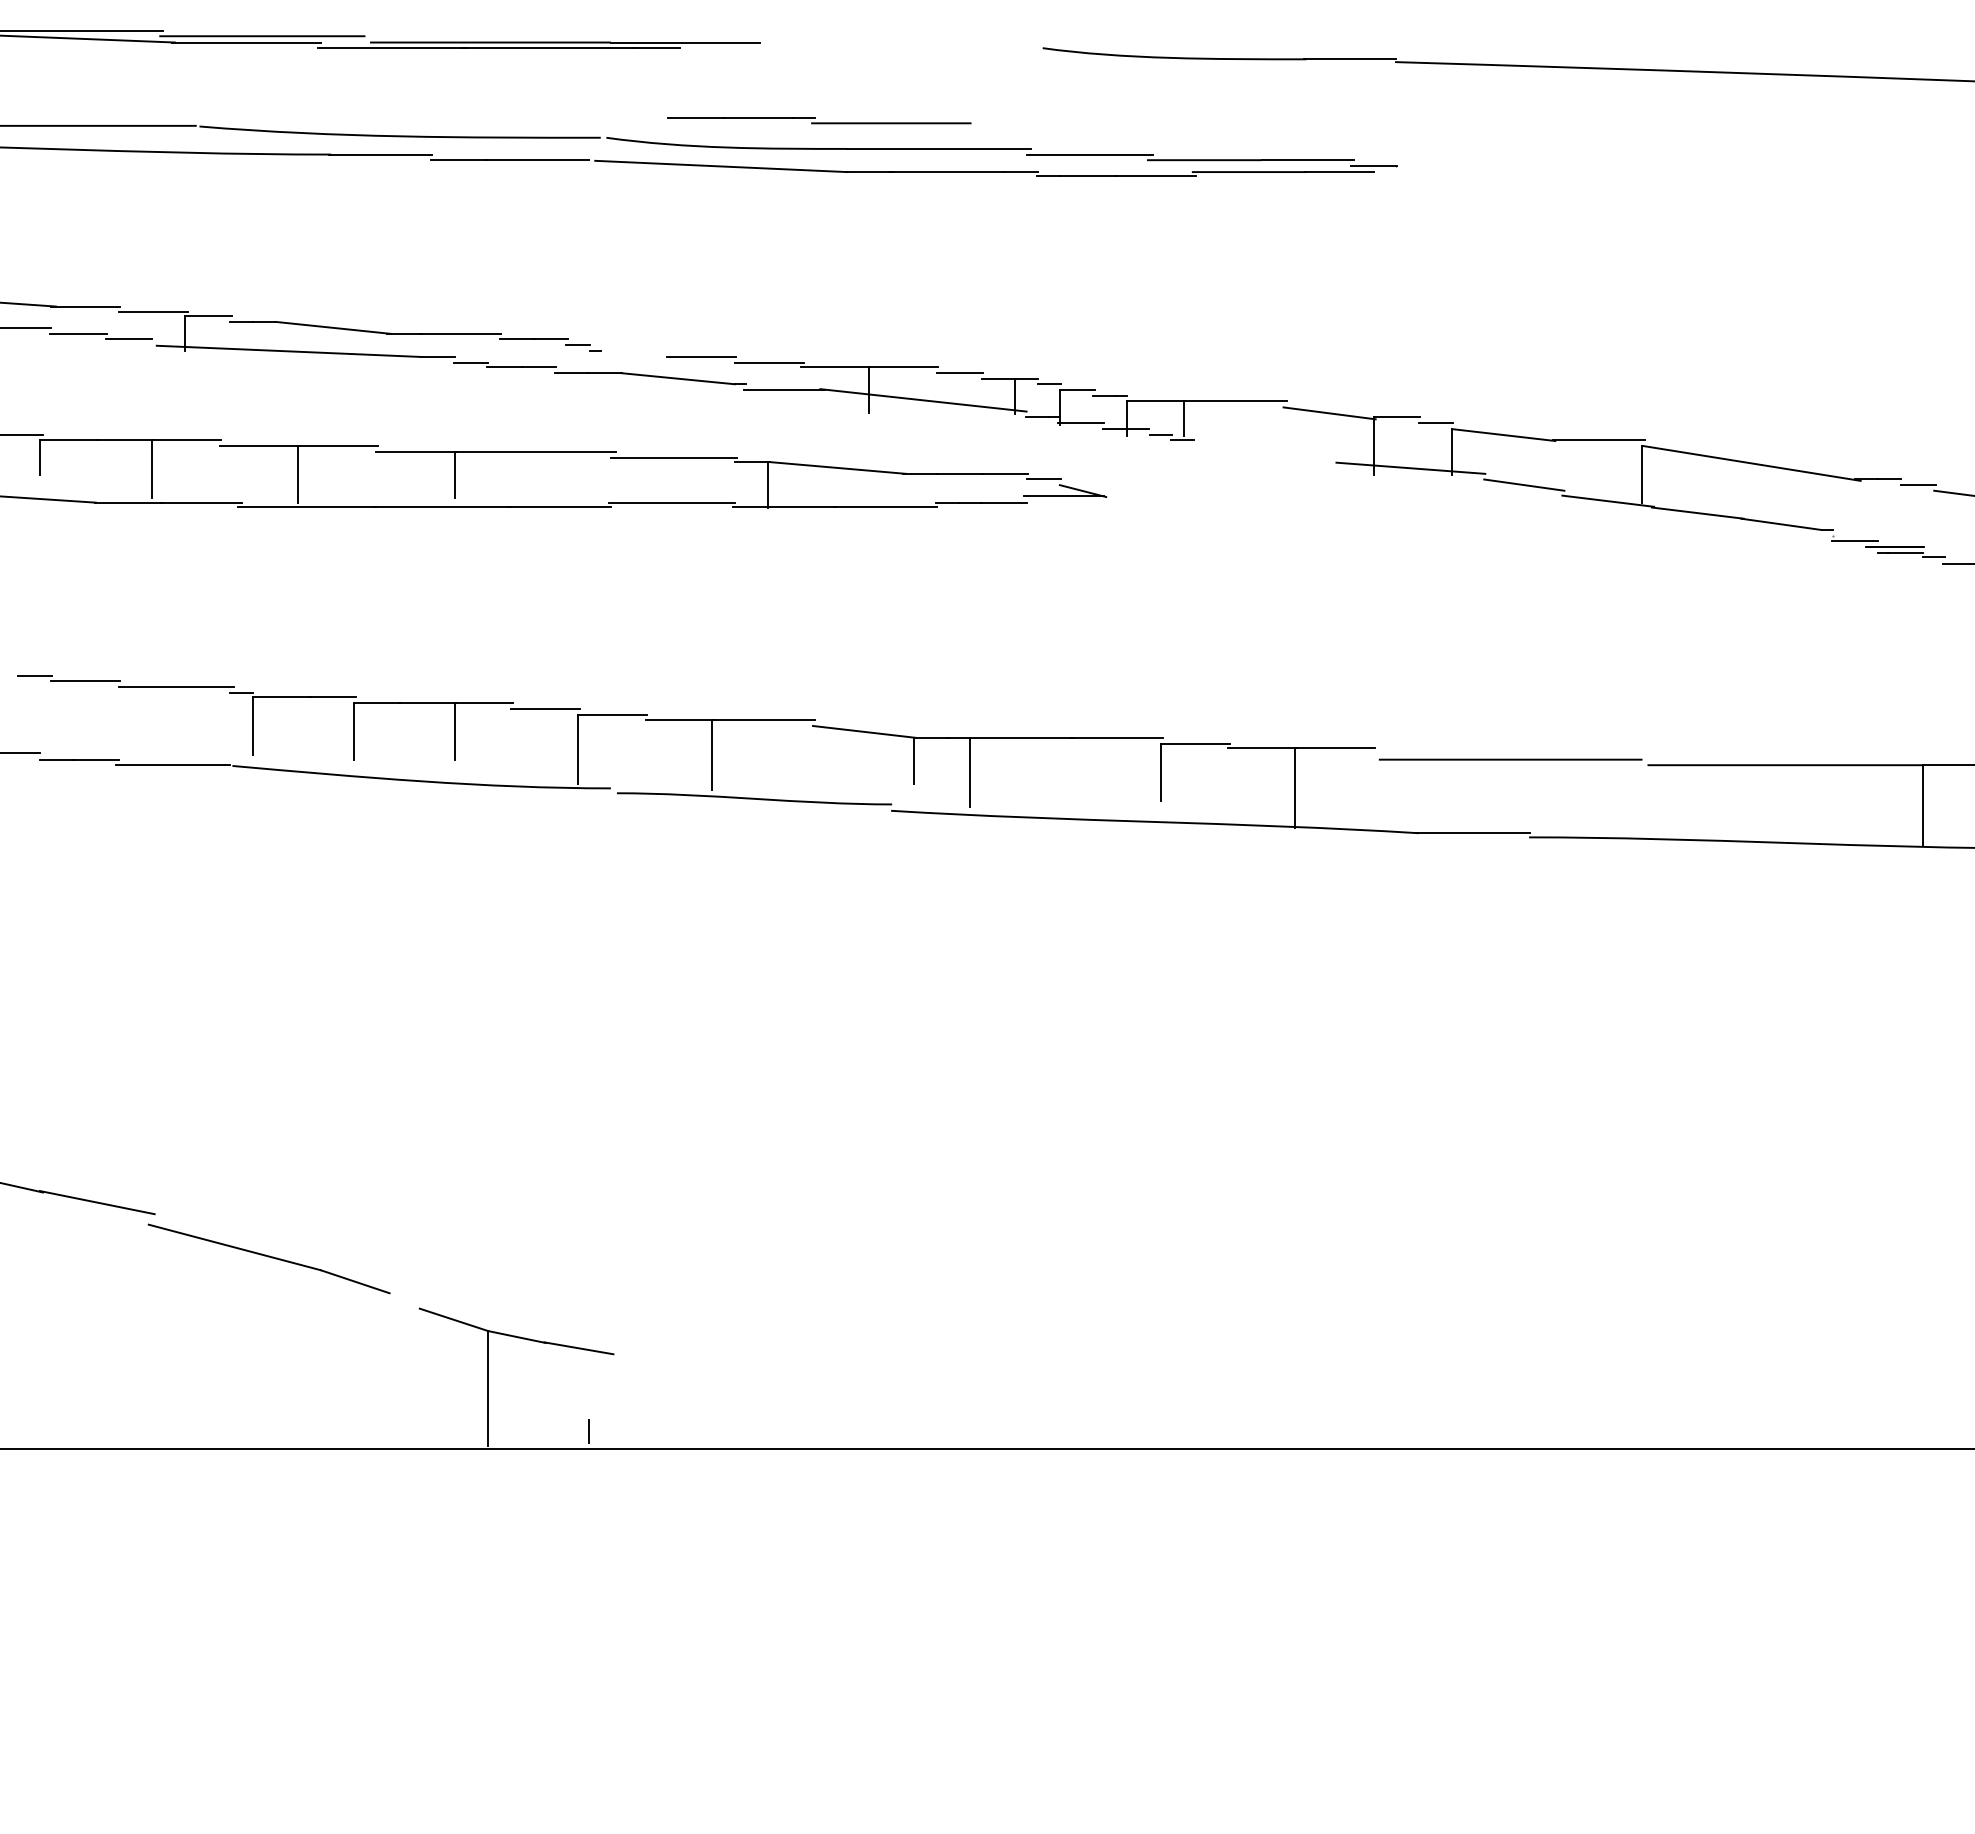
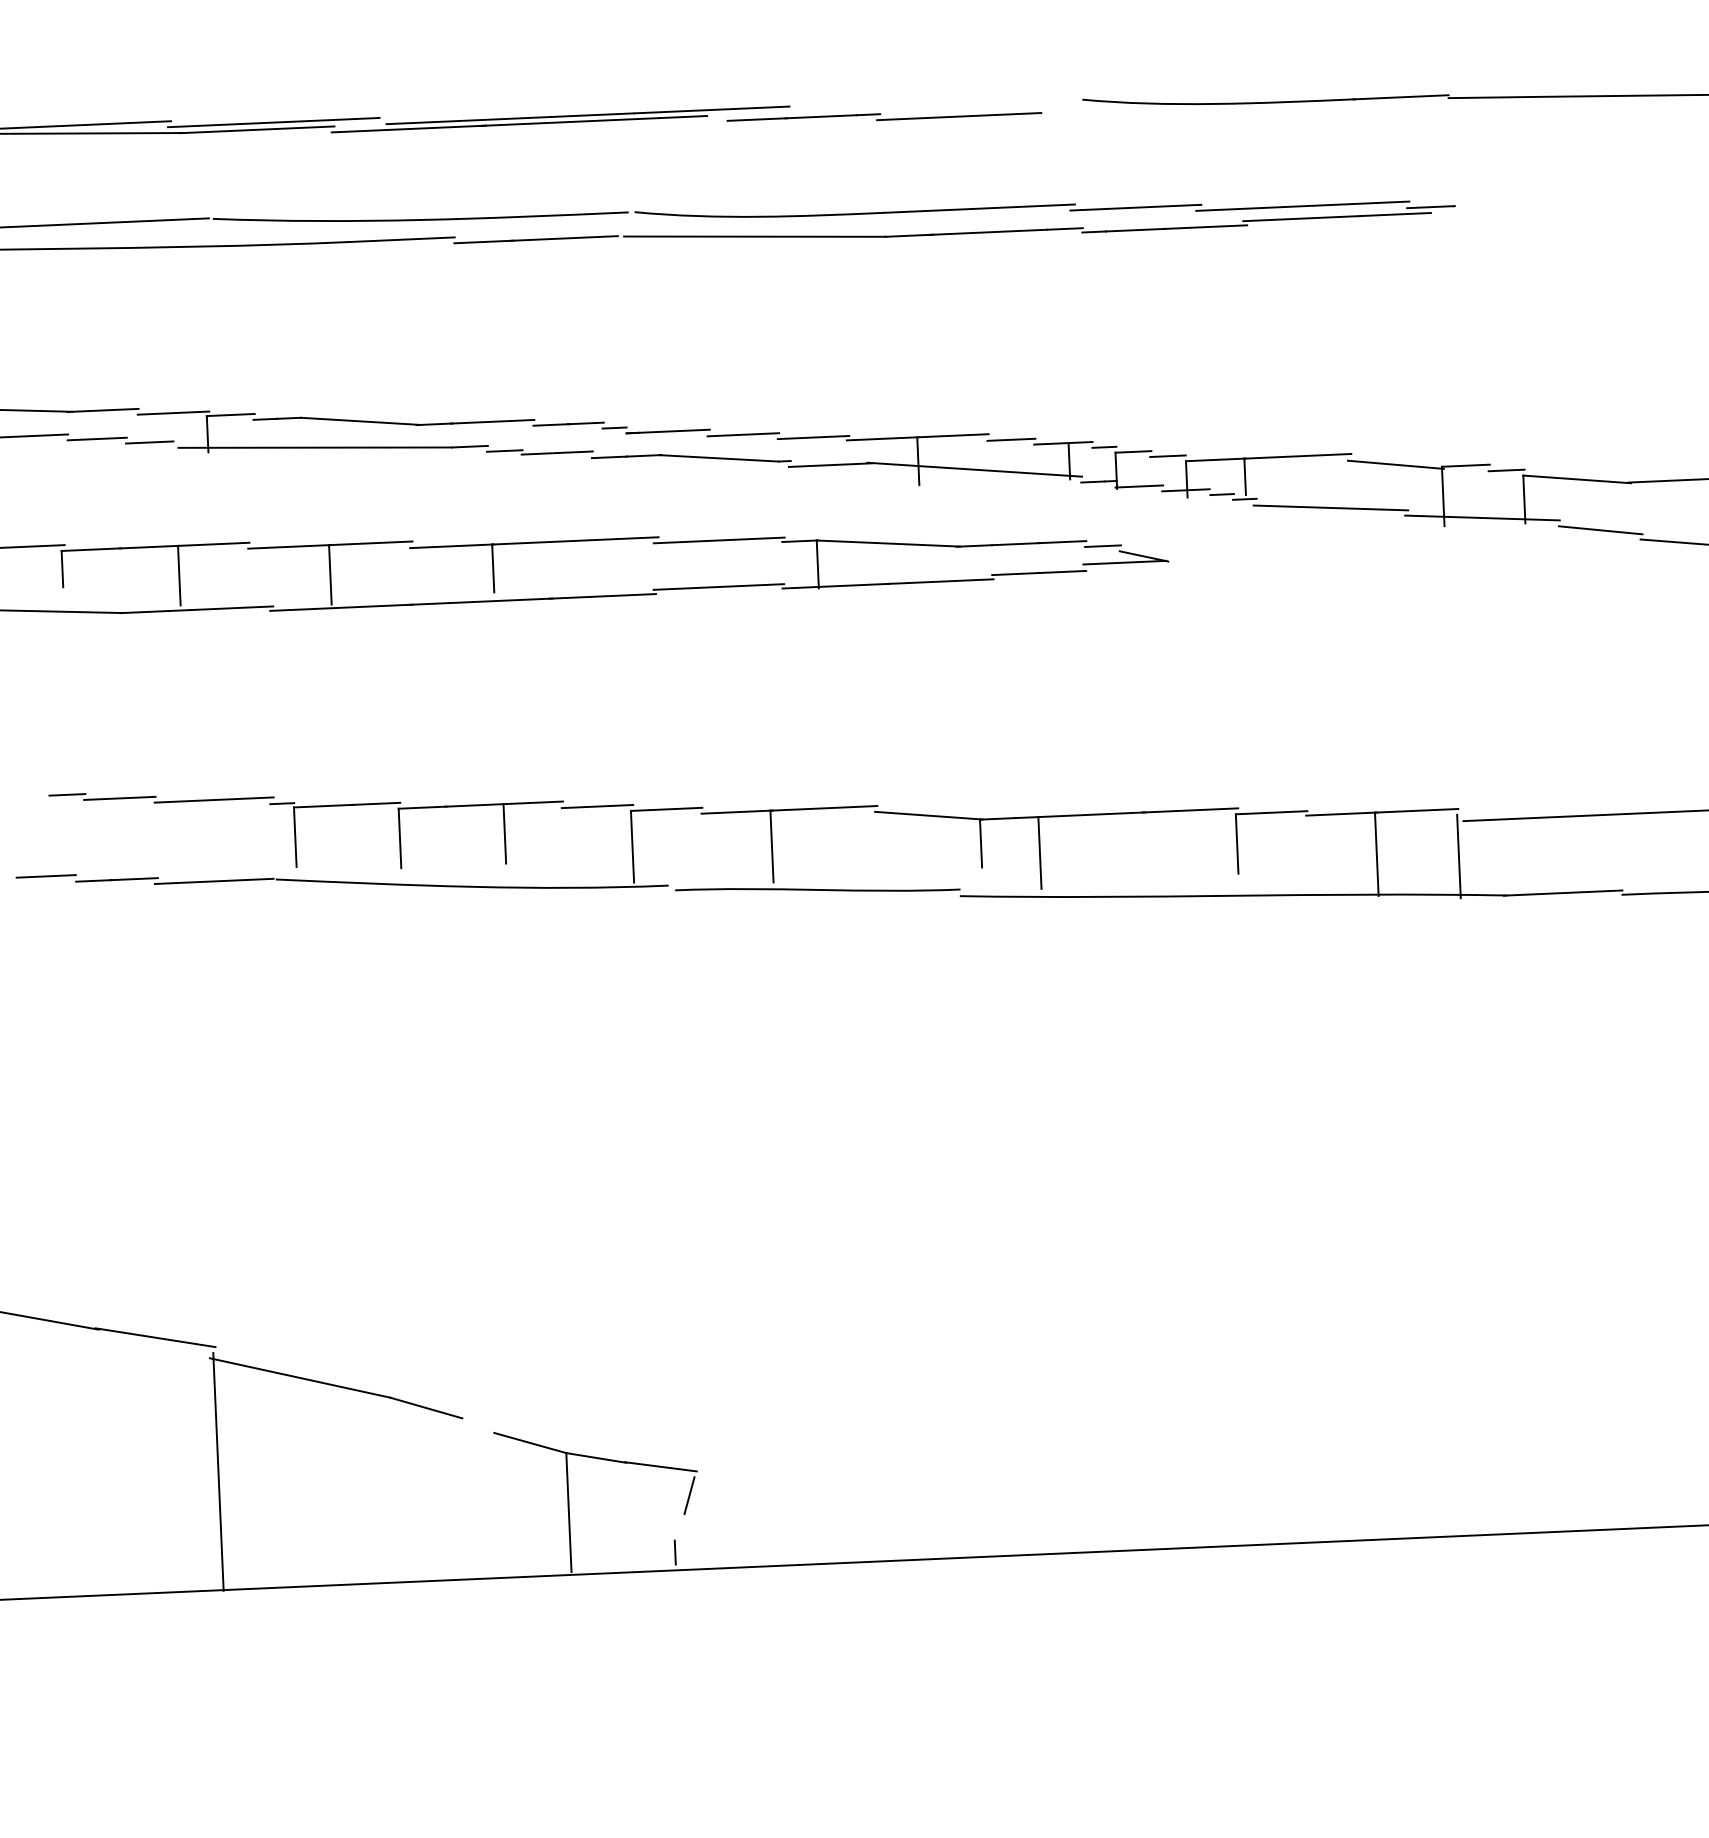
part: (819, 120) -> (884, 116), moved
line: (629, 350) -> (668, 431), added
line: (1264, 451) -> (1330, 507), added
line: (1373, 793) -> (1458, 856), added
line: (152, 1334) -> (218, 1471), added
line: (604, 1376) -> (688, 1494), added

